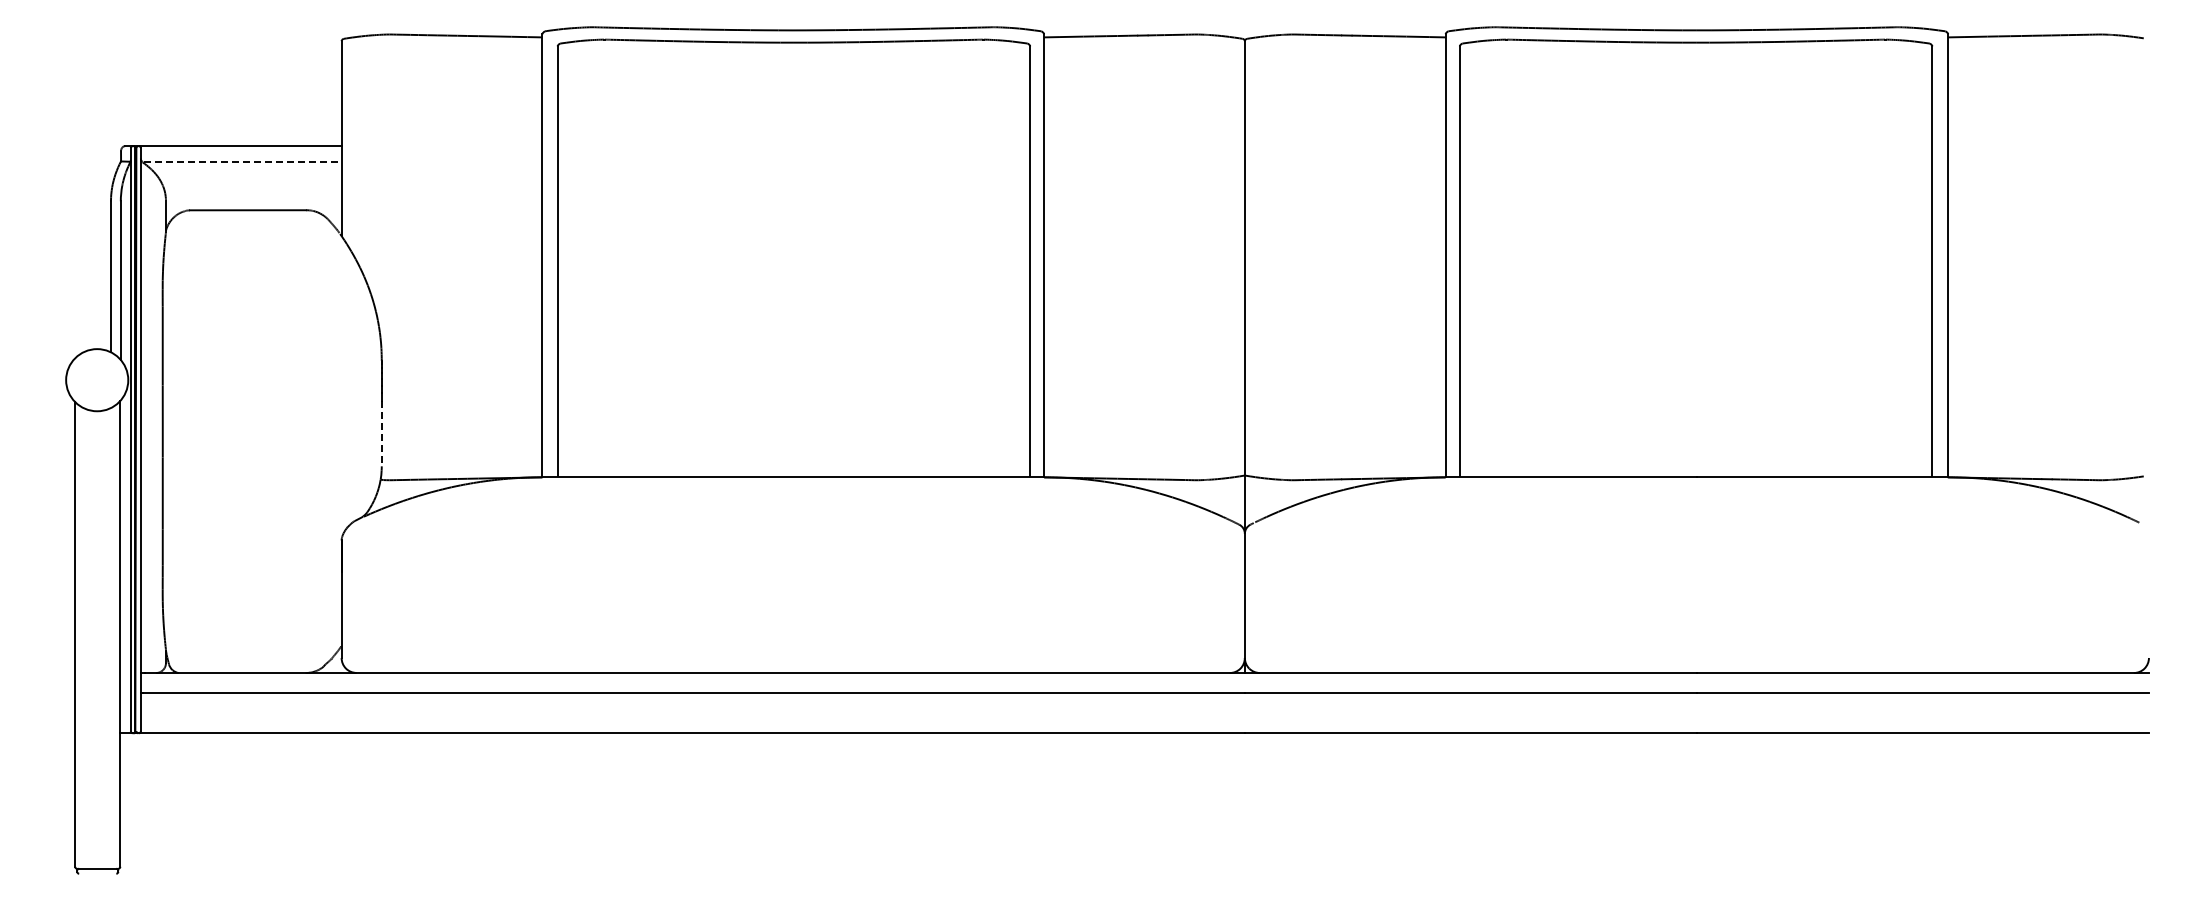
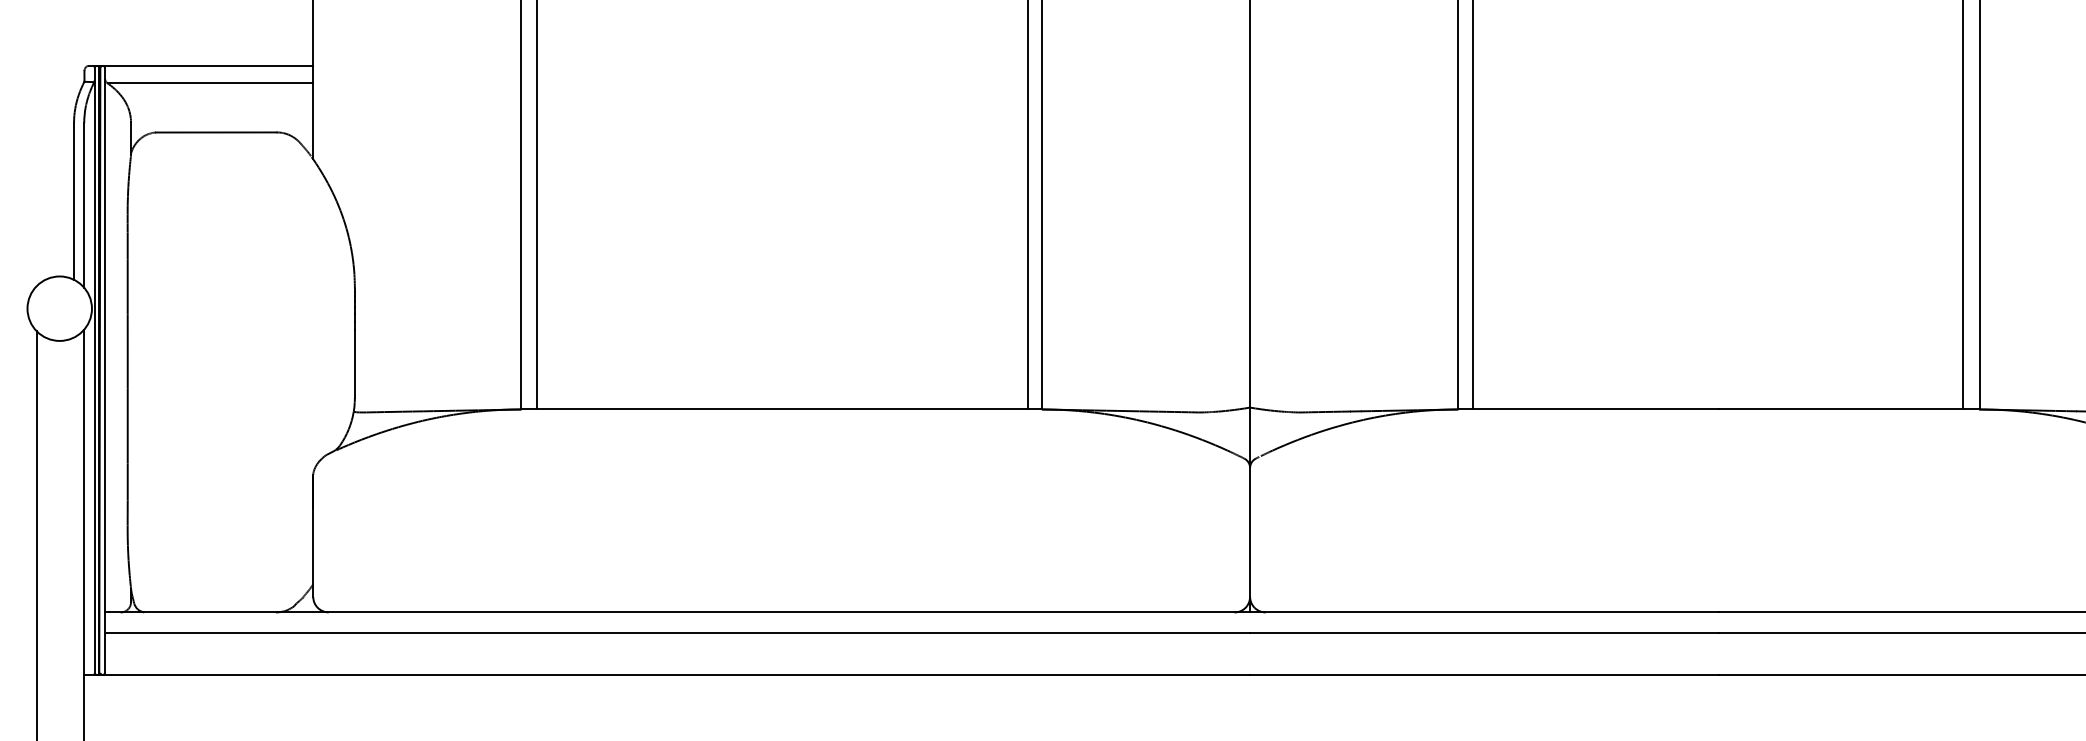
line: (243, 162) -> (211, 82), dashed -> solid
line: (381, 433) -> (354, 363), dashed -> solid

